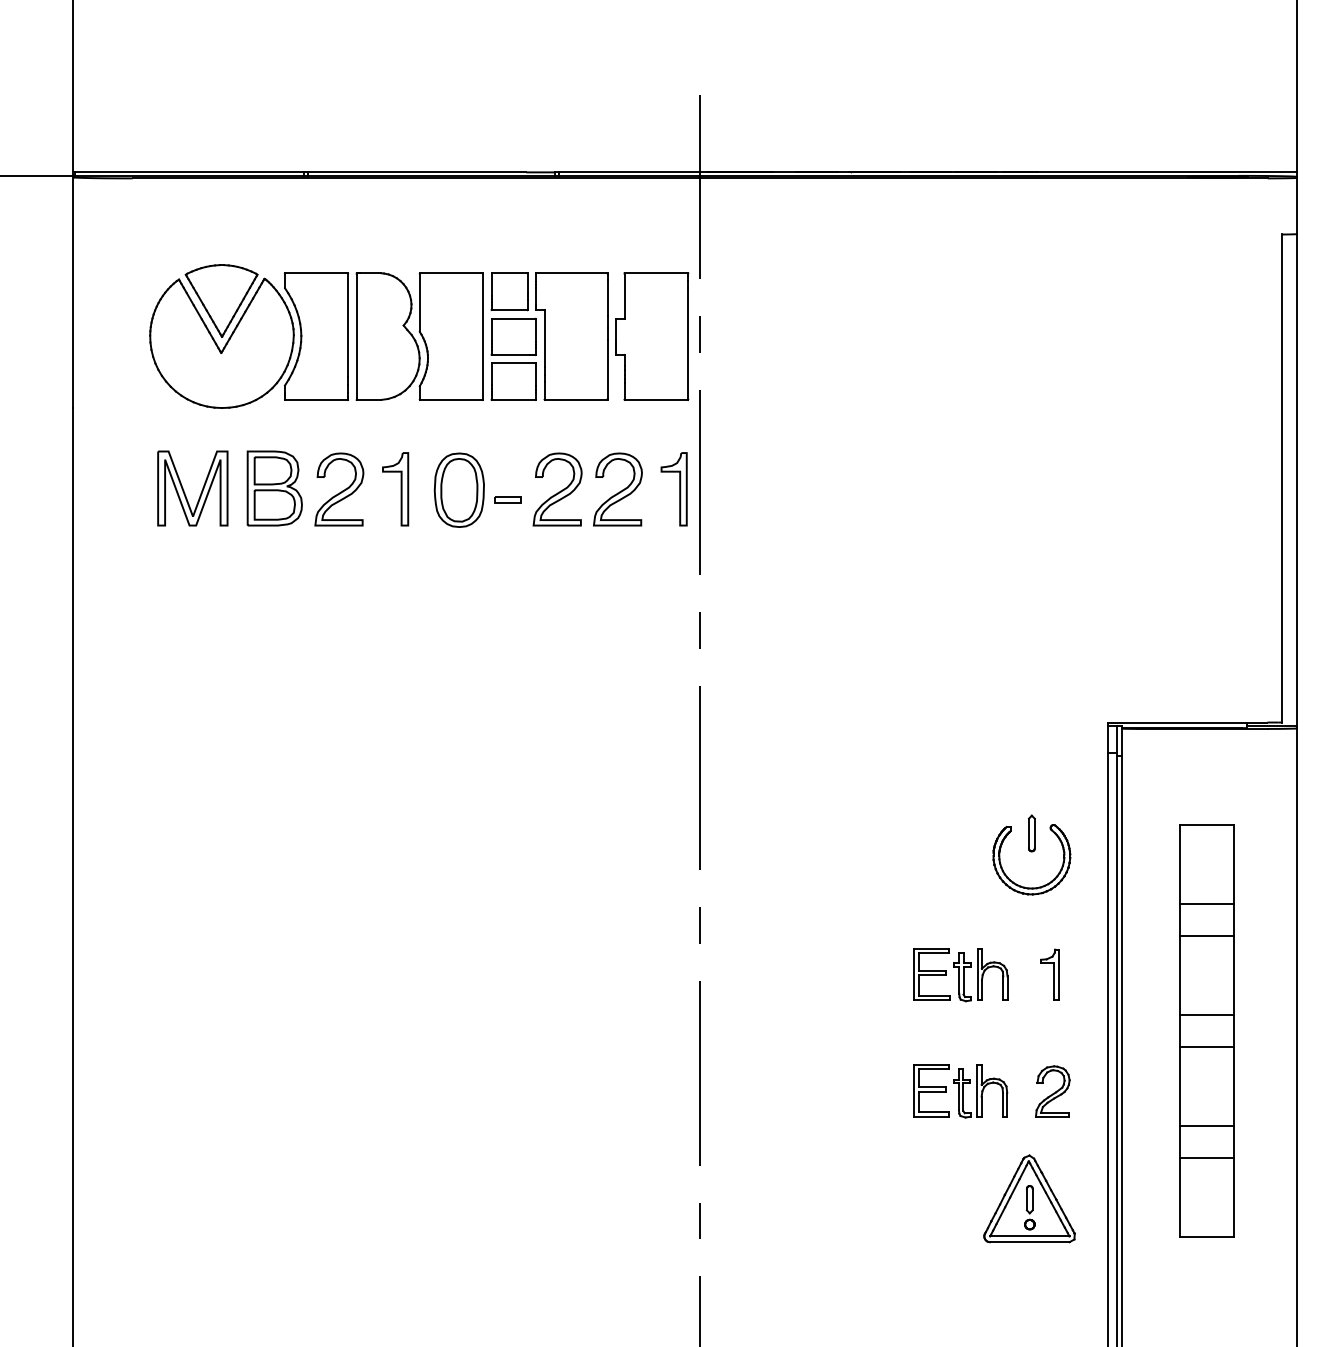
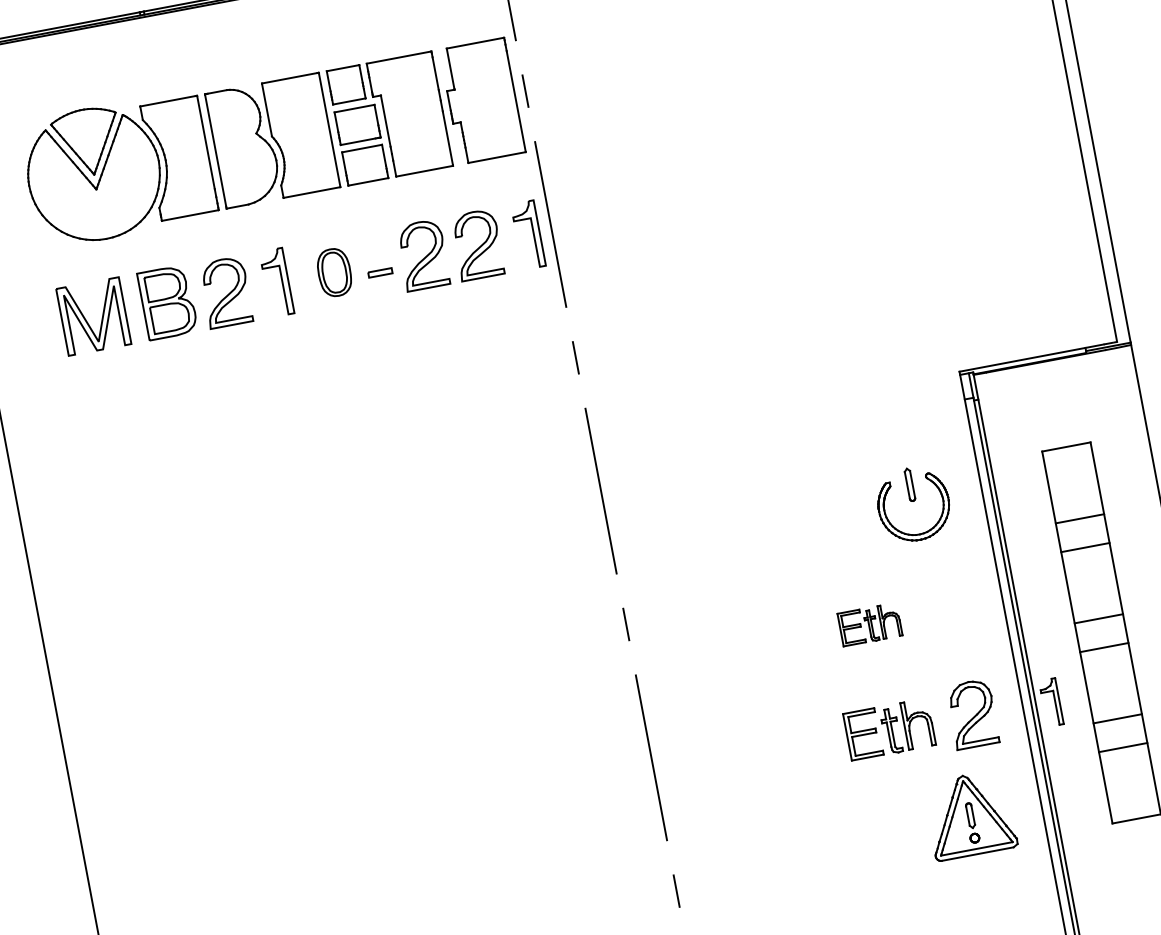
part: (458, 489) -> (333, 272), size x0.7
part: (1049, 974) -> (1050, 702), moved
part: (960, 975) -> (869, 625), size x0.7
part: (1052, 1091) -> (972, 714), size x1.4

